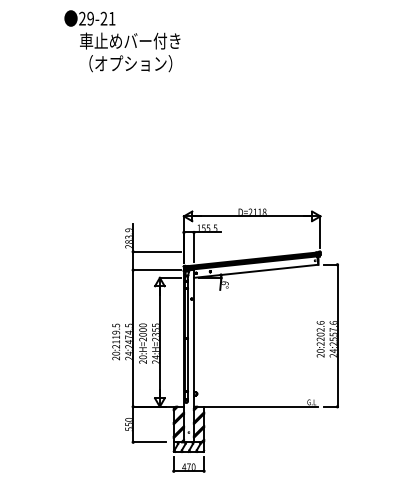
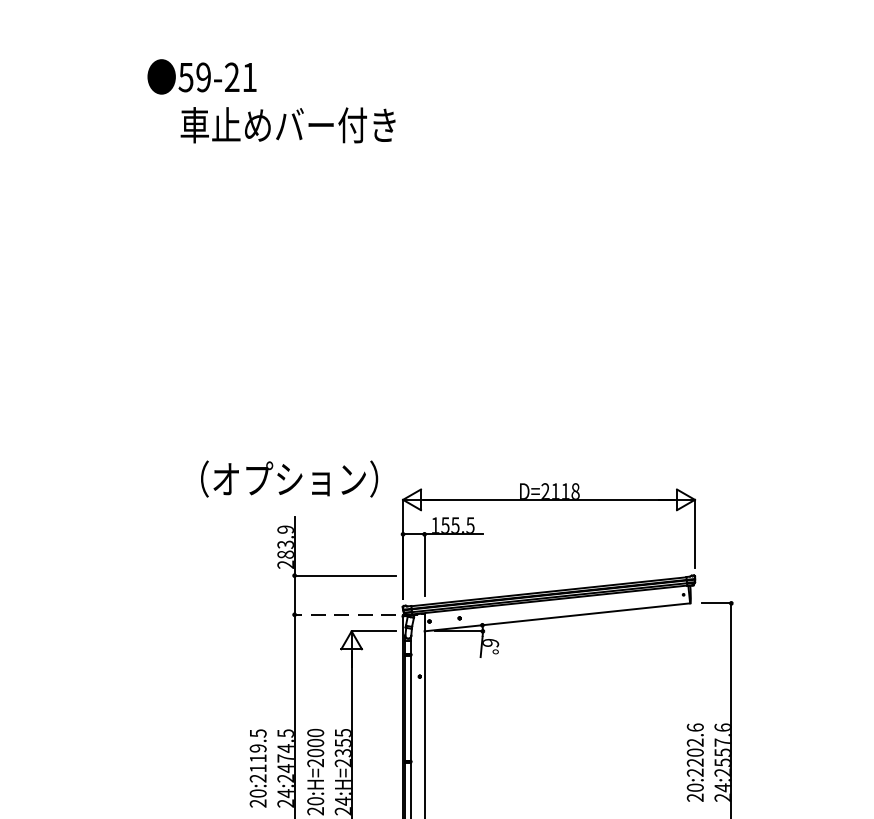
text: (82, 18) -> (186, 76), 29-21 -> 59-21
text: (130, 63) -> (288, 478), moved
line: (156, 270) -> (344, 615), solid -> dashed

